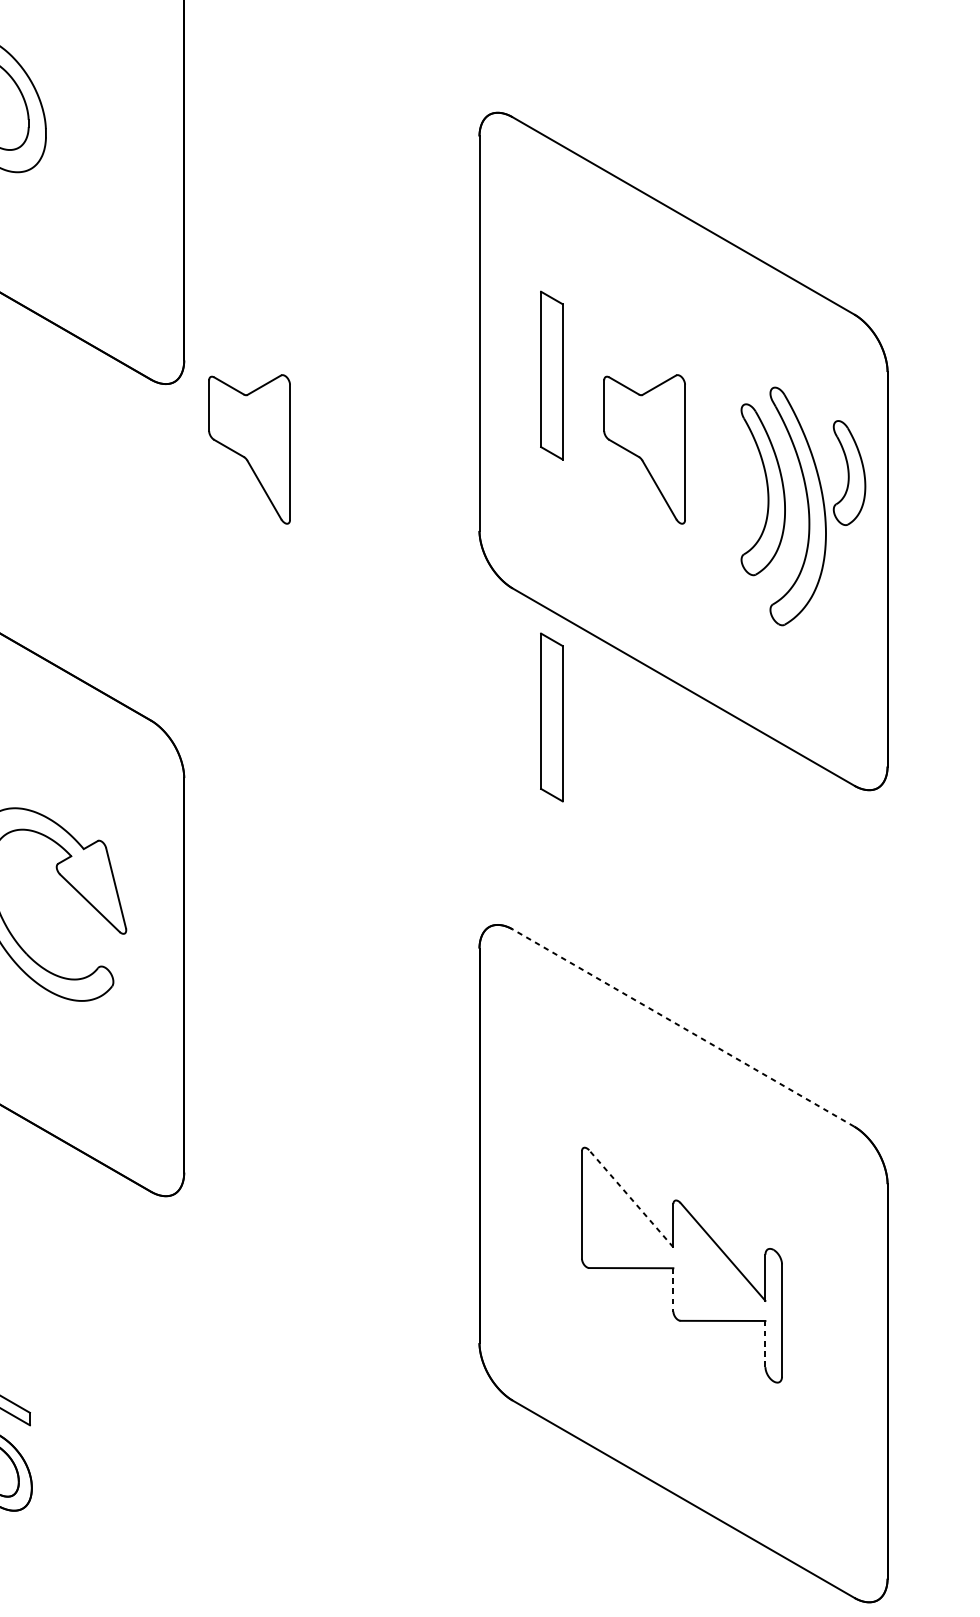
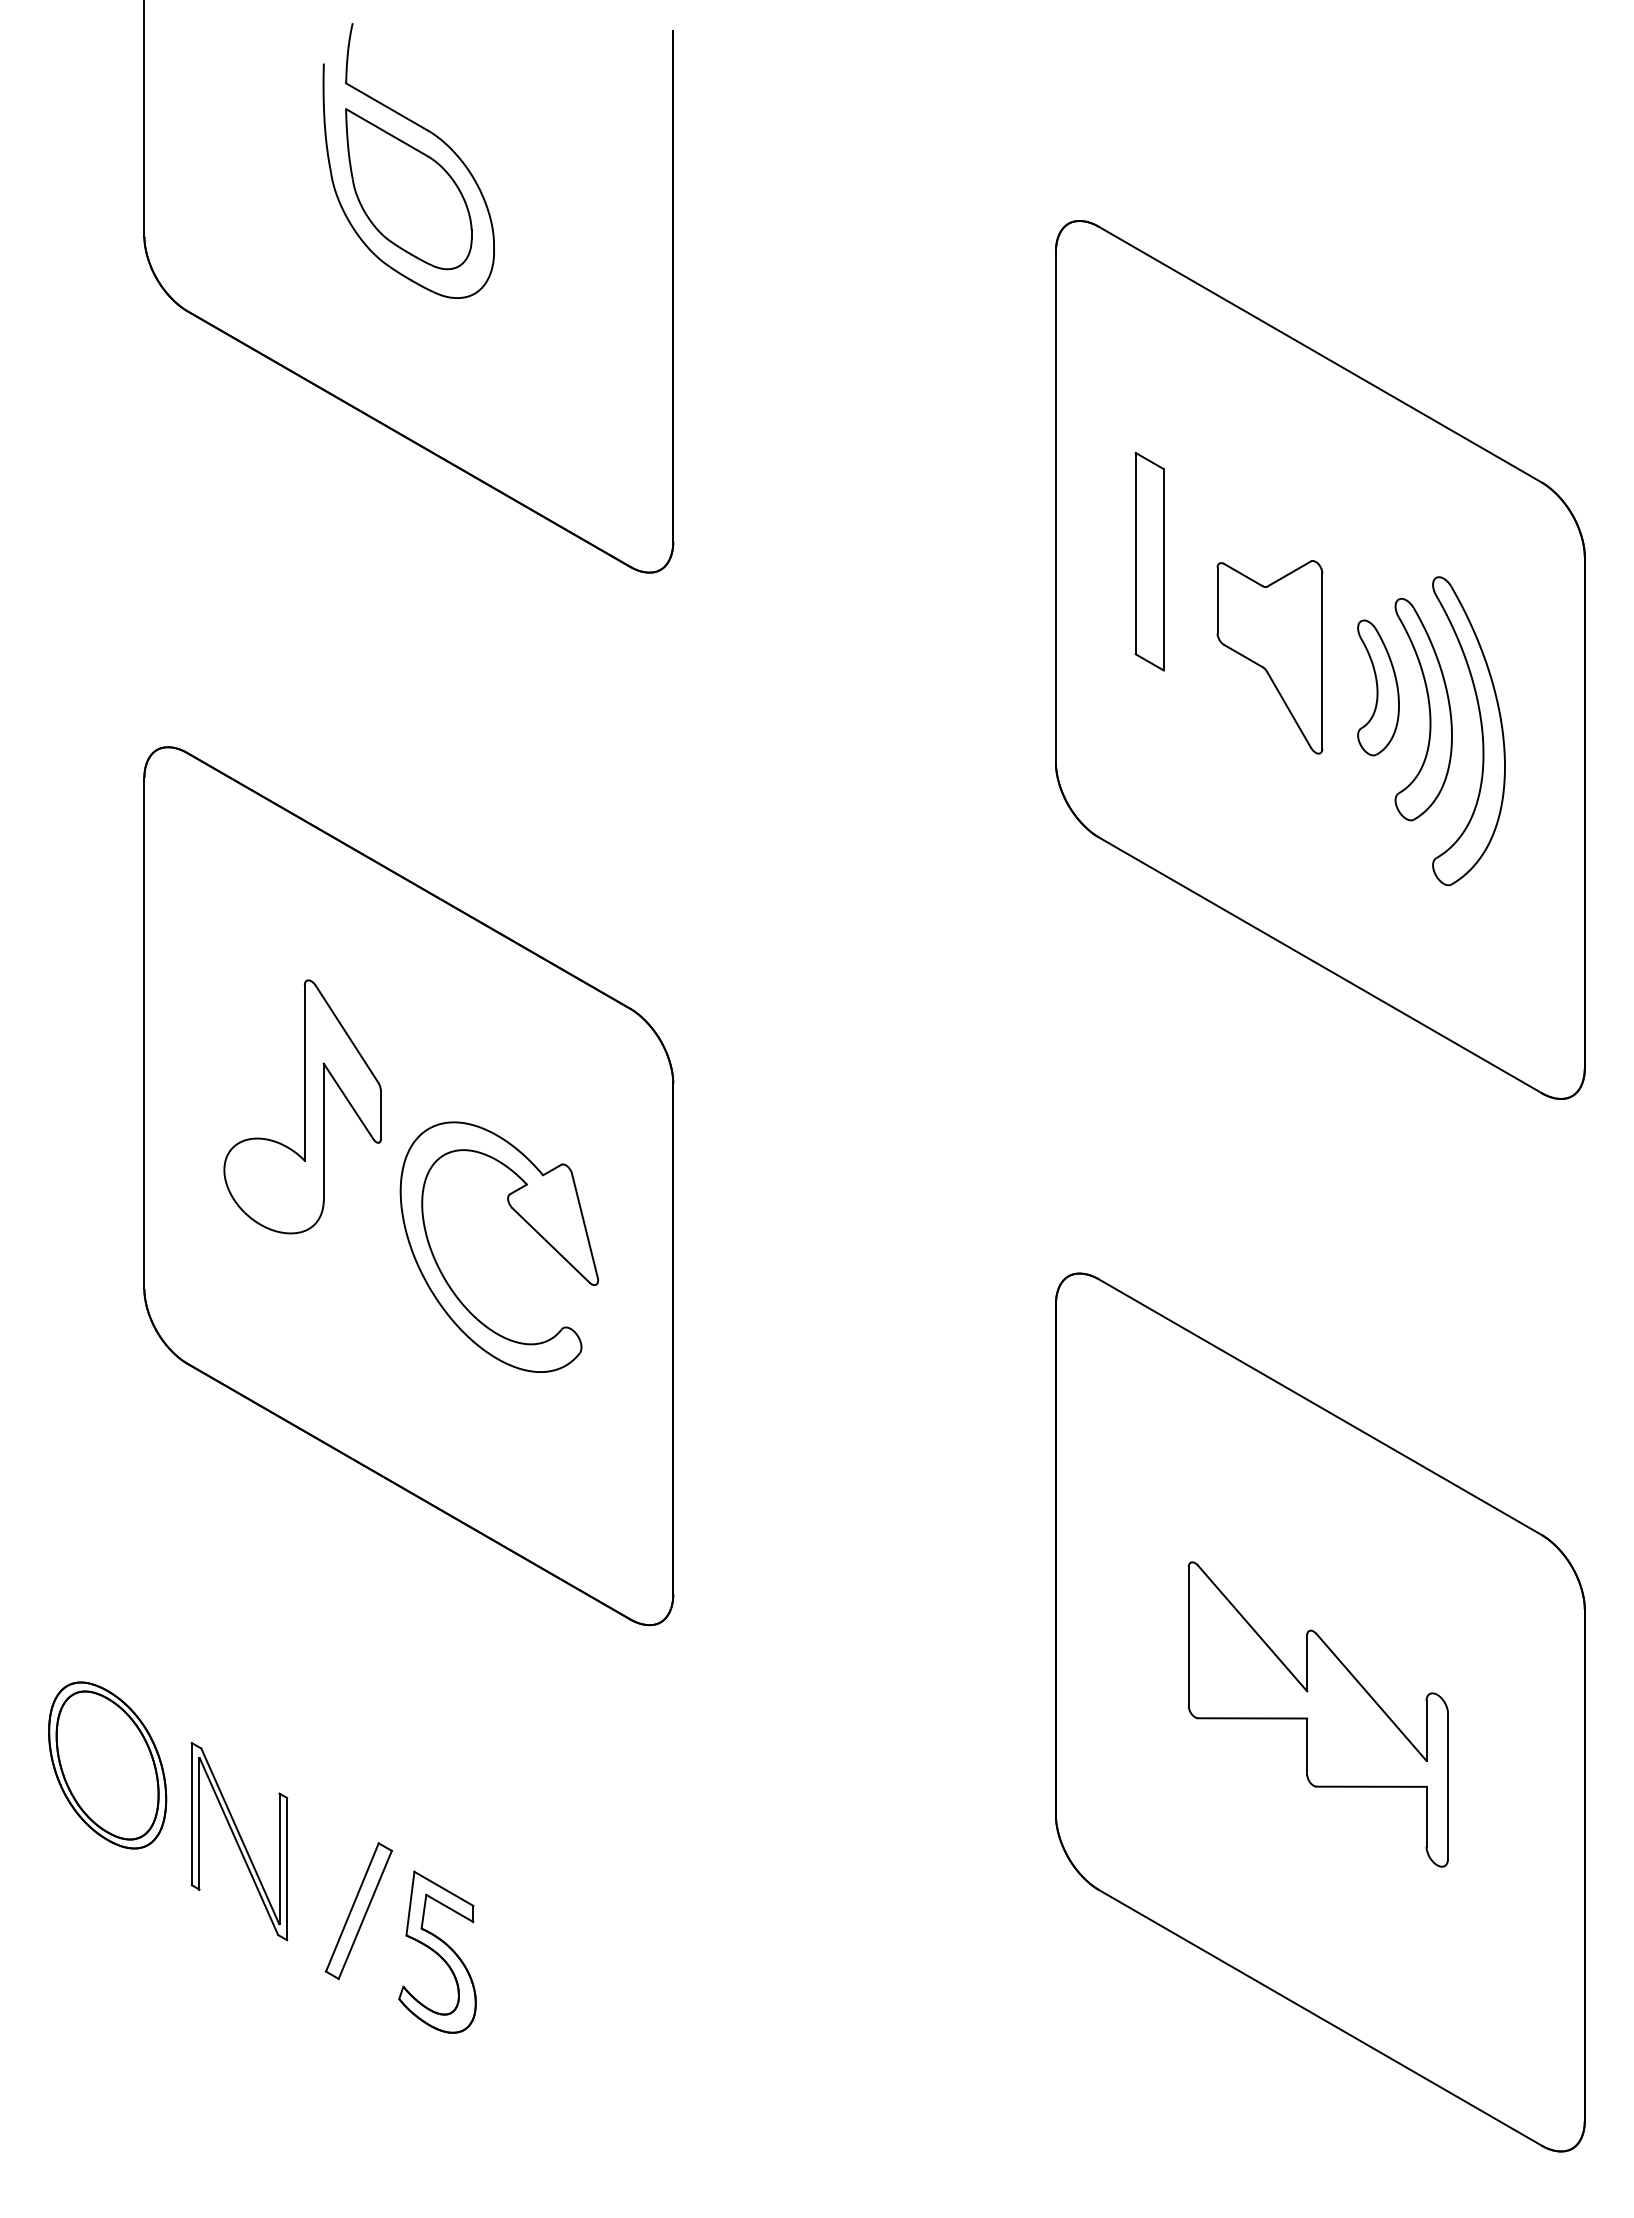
part: (249, 449) -> (757, 657), removed
part: (849, 472) -> (1378, 687), moved
part: (551, 717) -> (1149, 1004), removed
line: (683, 1028) -> (1320, 1407), dashed -> solid
line: (631, 1198) -> (1252, 1628), dashed -> solid
line: (673, 1290) -> (1307, 1747), dashed -> solid
line: (765, 1343) -> (1426, 1816), dashed -> solid

